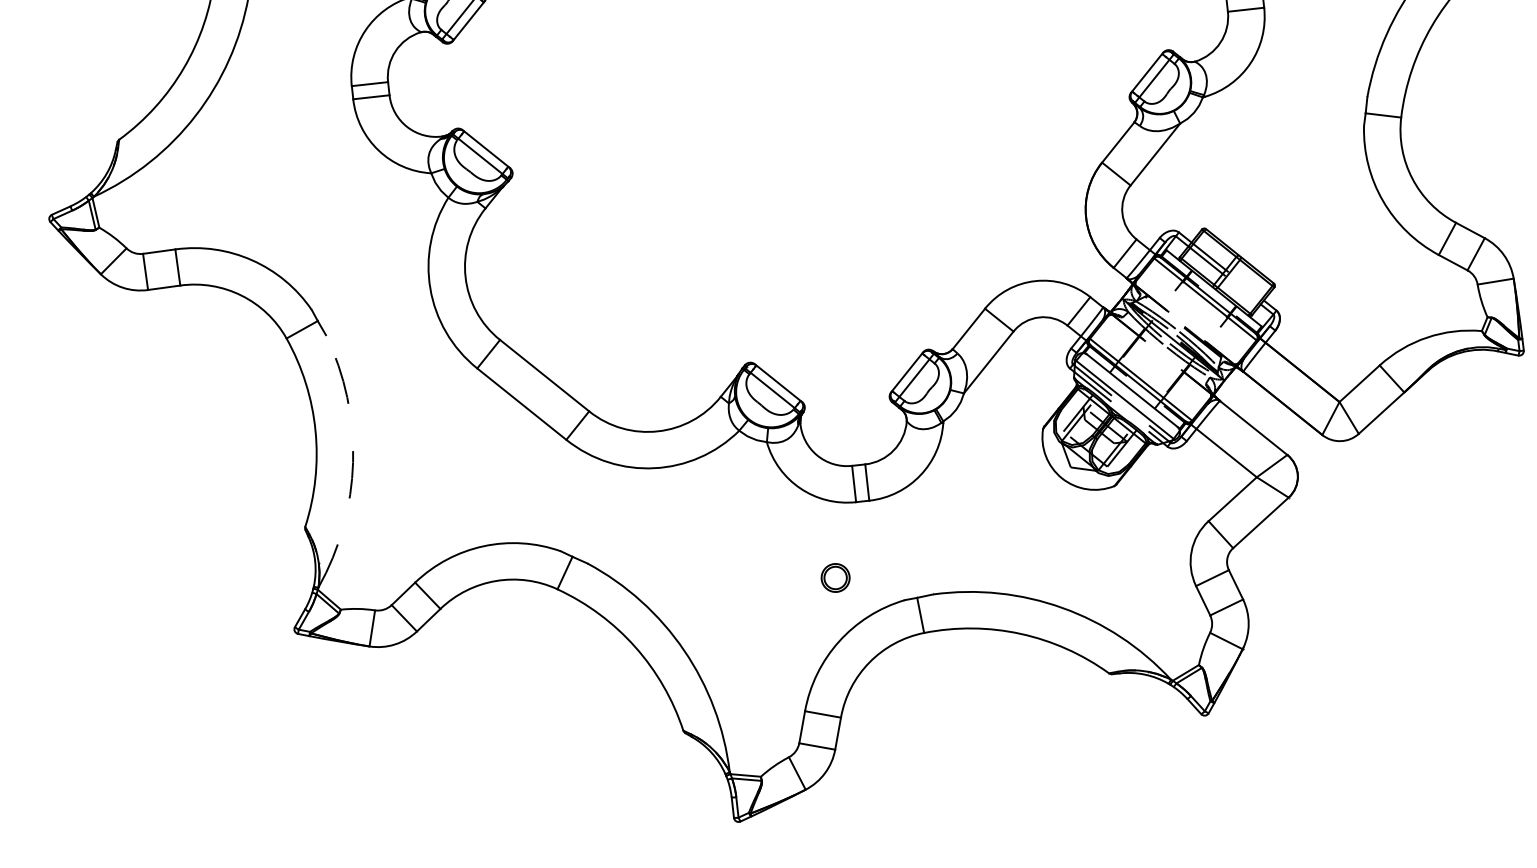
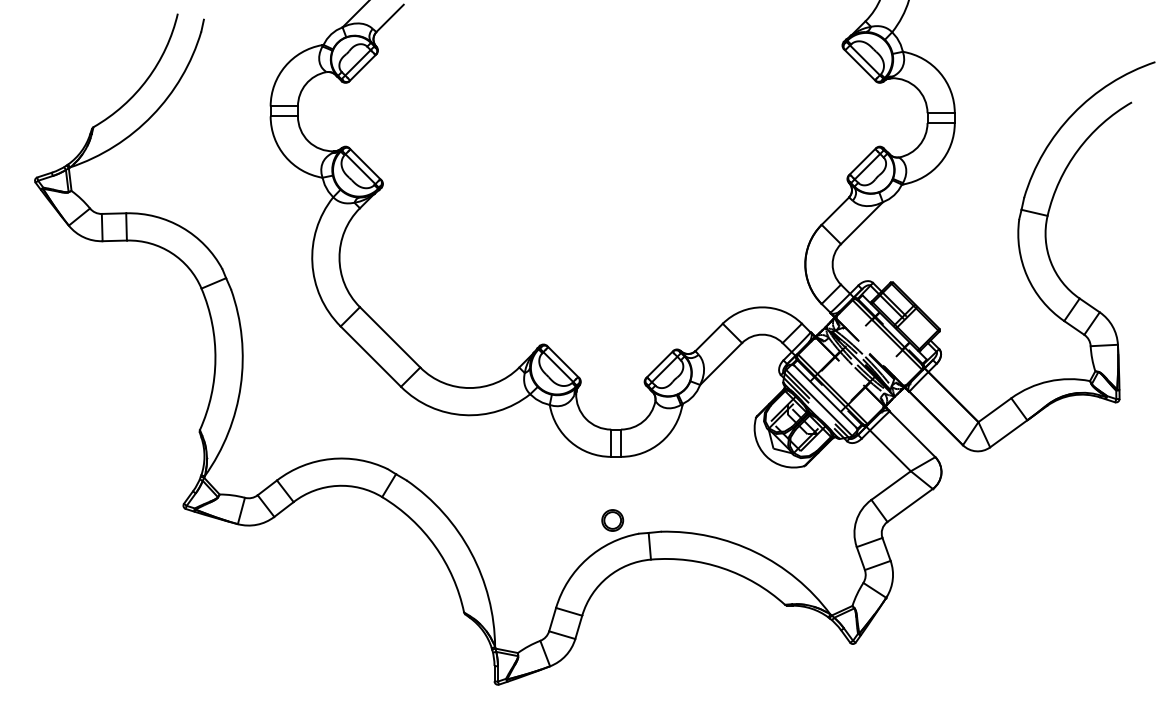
arc: (352, 462) -> (240, 386), dashed -> solid
part: (835, 578) -> (612, 520), moved

